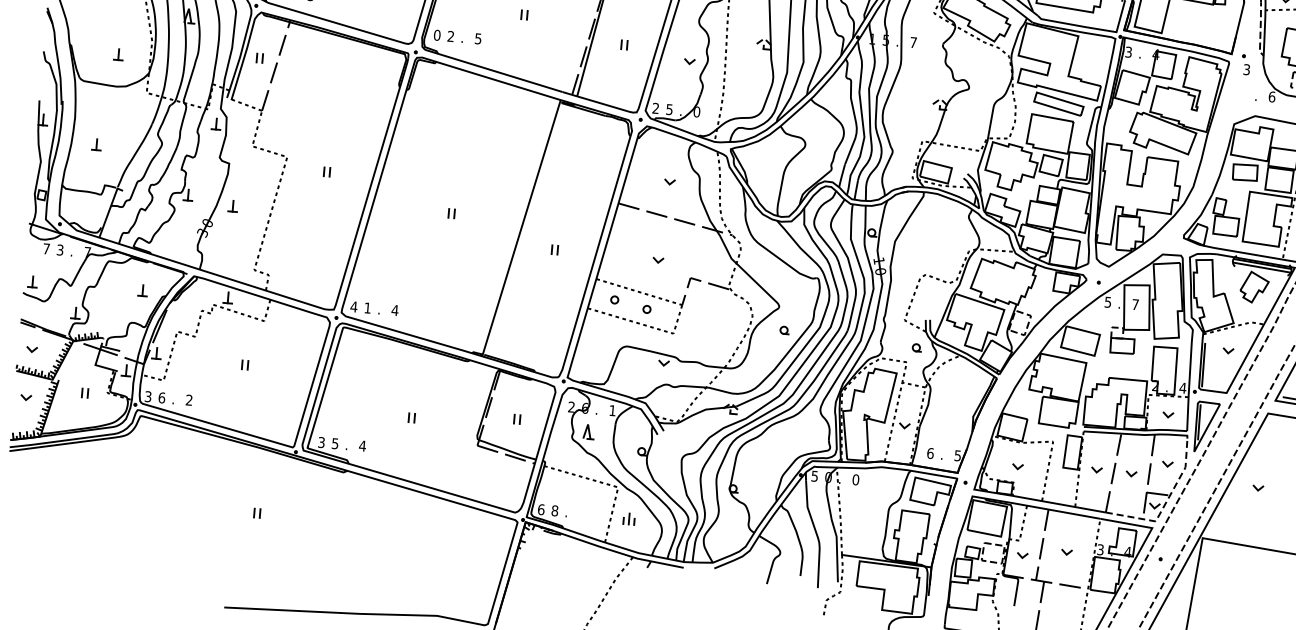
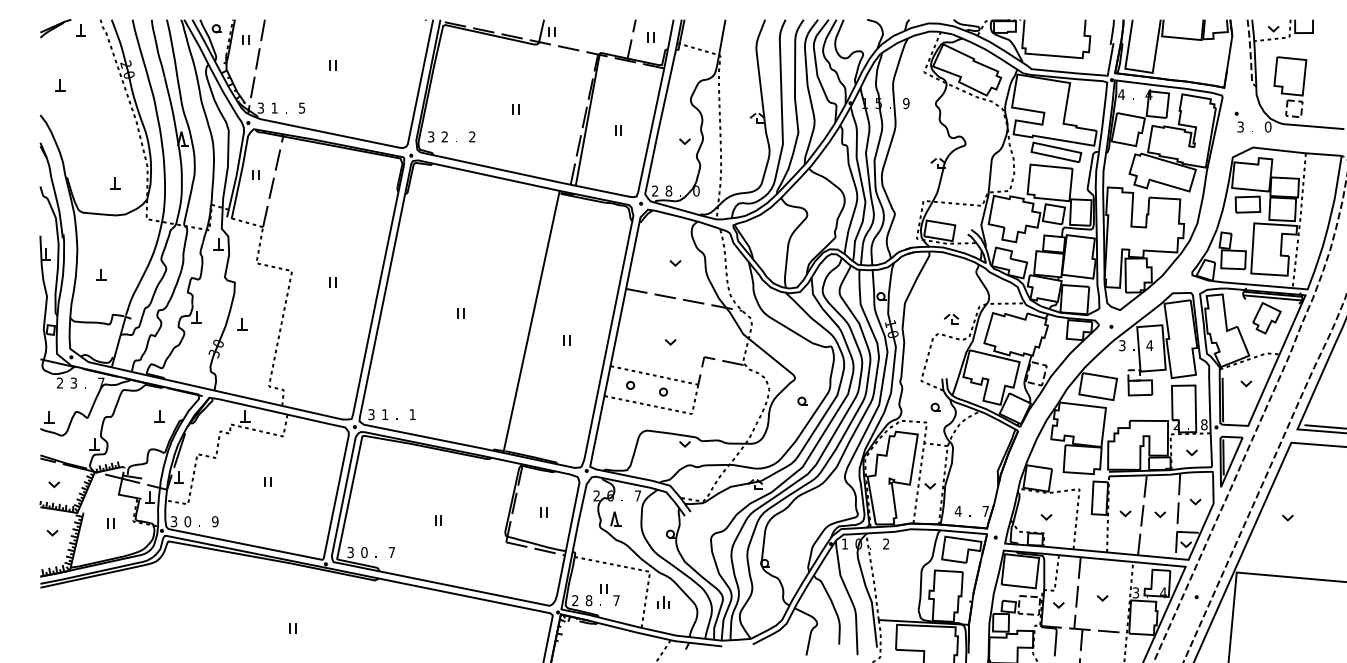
text: (436, 34) -> (430, 136), 0 -> 3
text: (478, 38) -> (472, 136), 5 -> 2
text: (913, 42) -> (906, 103), 7 -> 9
text: (1128, 52) -> (1121, 94), 3 -> 4
part: (1245, 64) -> (1238, 121), moved
text: (1272, 96) -> (1268, 126), 6 -> 0
text: (669, 108) -> (668, 190), 5 -> 8
text: (46, 248) -> (60, 382), 7 -> 2
part: (940, 261) -> (951, 319), added
text: (1108, 302) -> (1122, 345), 5 -> 3
text: (1135, 304) -> (1149, 345), 7 -> 4
text: (353, 306) -> (370, 414), 4 -> 3
text: (394, 310) -> (412, 414), 4 -> 1
text: (1182, 387) -> (1203, 424), 4 -> 8
text: (161, 397) -> (187, 521), 6 -> 0
text: (189, 400) -> (215, 521), 2 -> 9
text: (612, 410) -> (637, 495), 1 -> 7
text: (335, 443) -> (364, 552), 5 -> 0
text: (362, 446) -> (391, 552), 4 -> 7
text: (929, 452) -> (957, 510), 6 -> 4
text: (957, 455) -> (985, 511), 5 -> 7
text: (814, 475) -> (844, 543), 5 -> 1
text: (856, 479) -> (886, 543), 0 -> 2
line: (1165, 503) -> (1196, 541), dashed -> solid
part: (575, 506) -> (609, 594), added
text: (541, 509) -> (575, 600), 6 -> 2

